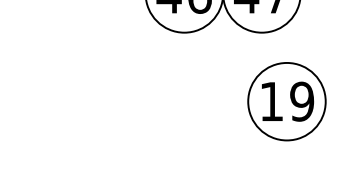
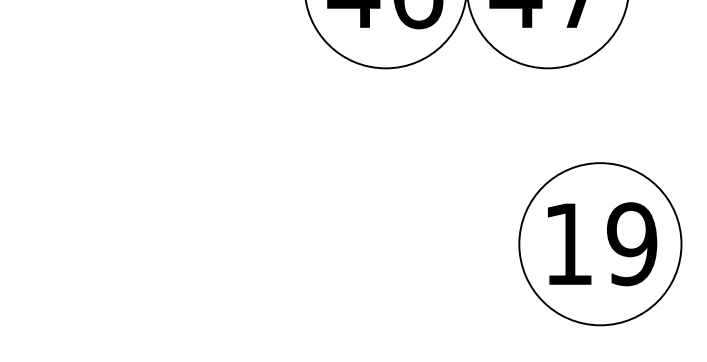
part: (286, 101) -> (599, 243), moved

